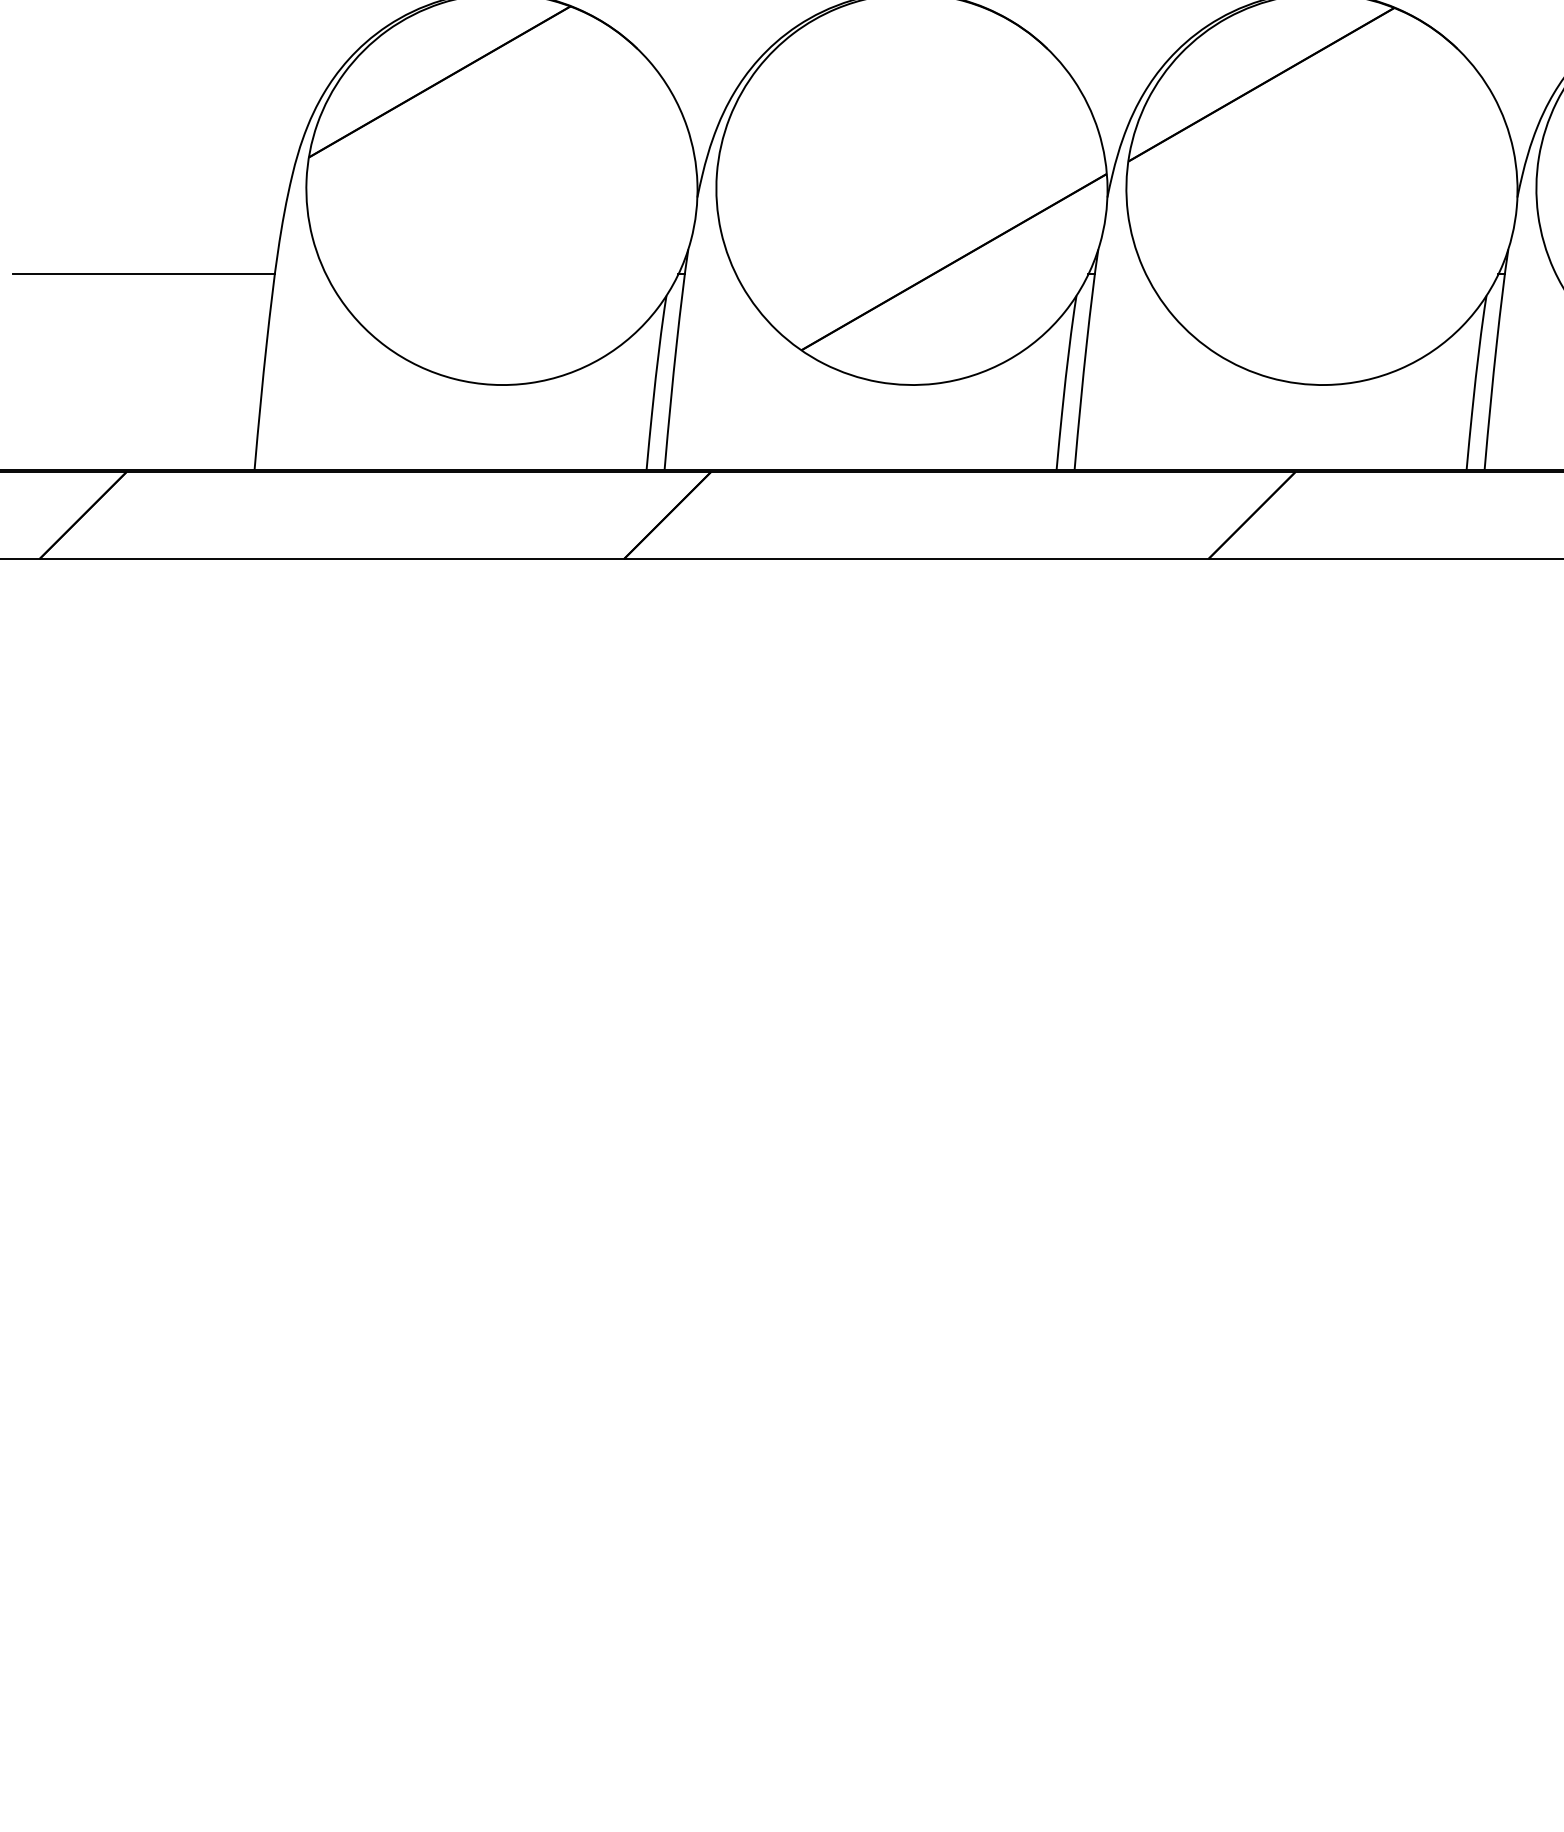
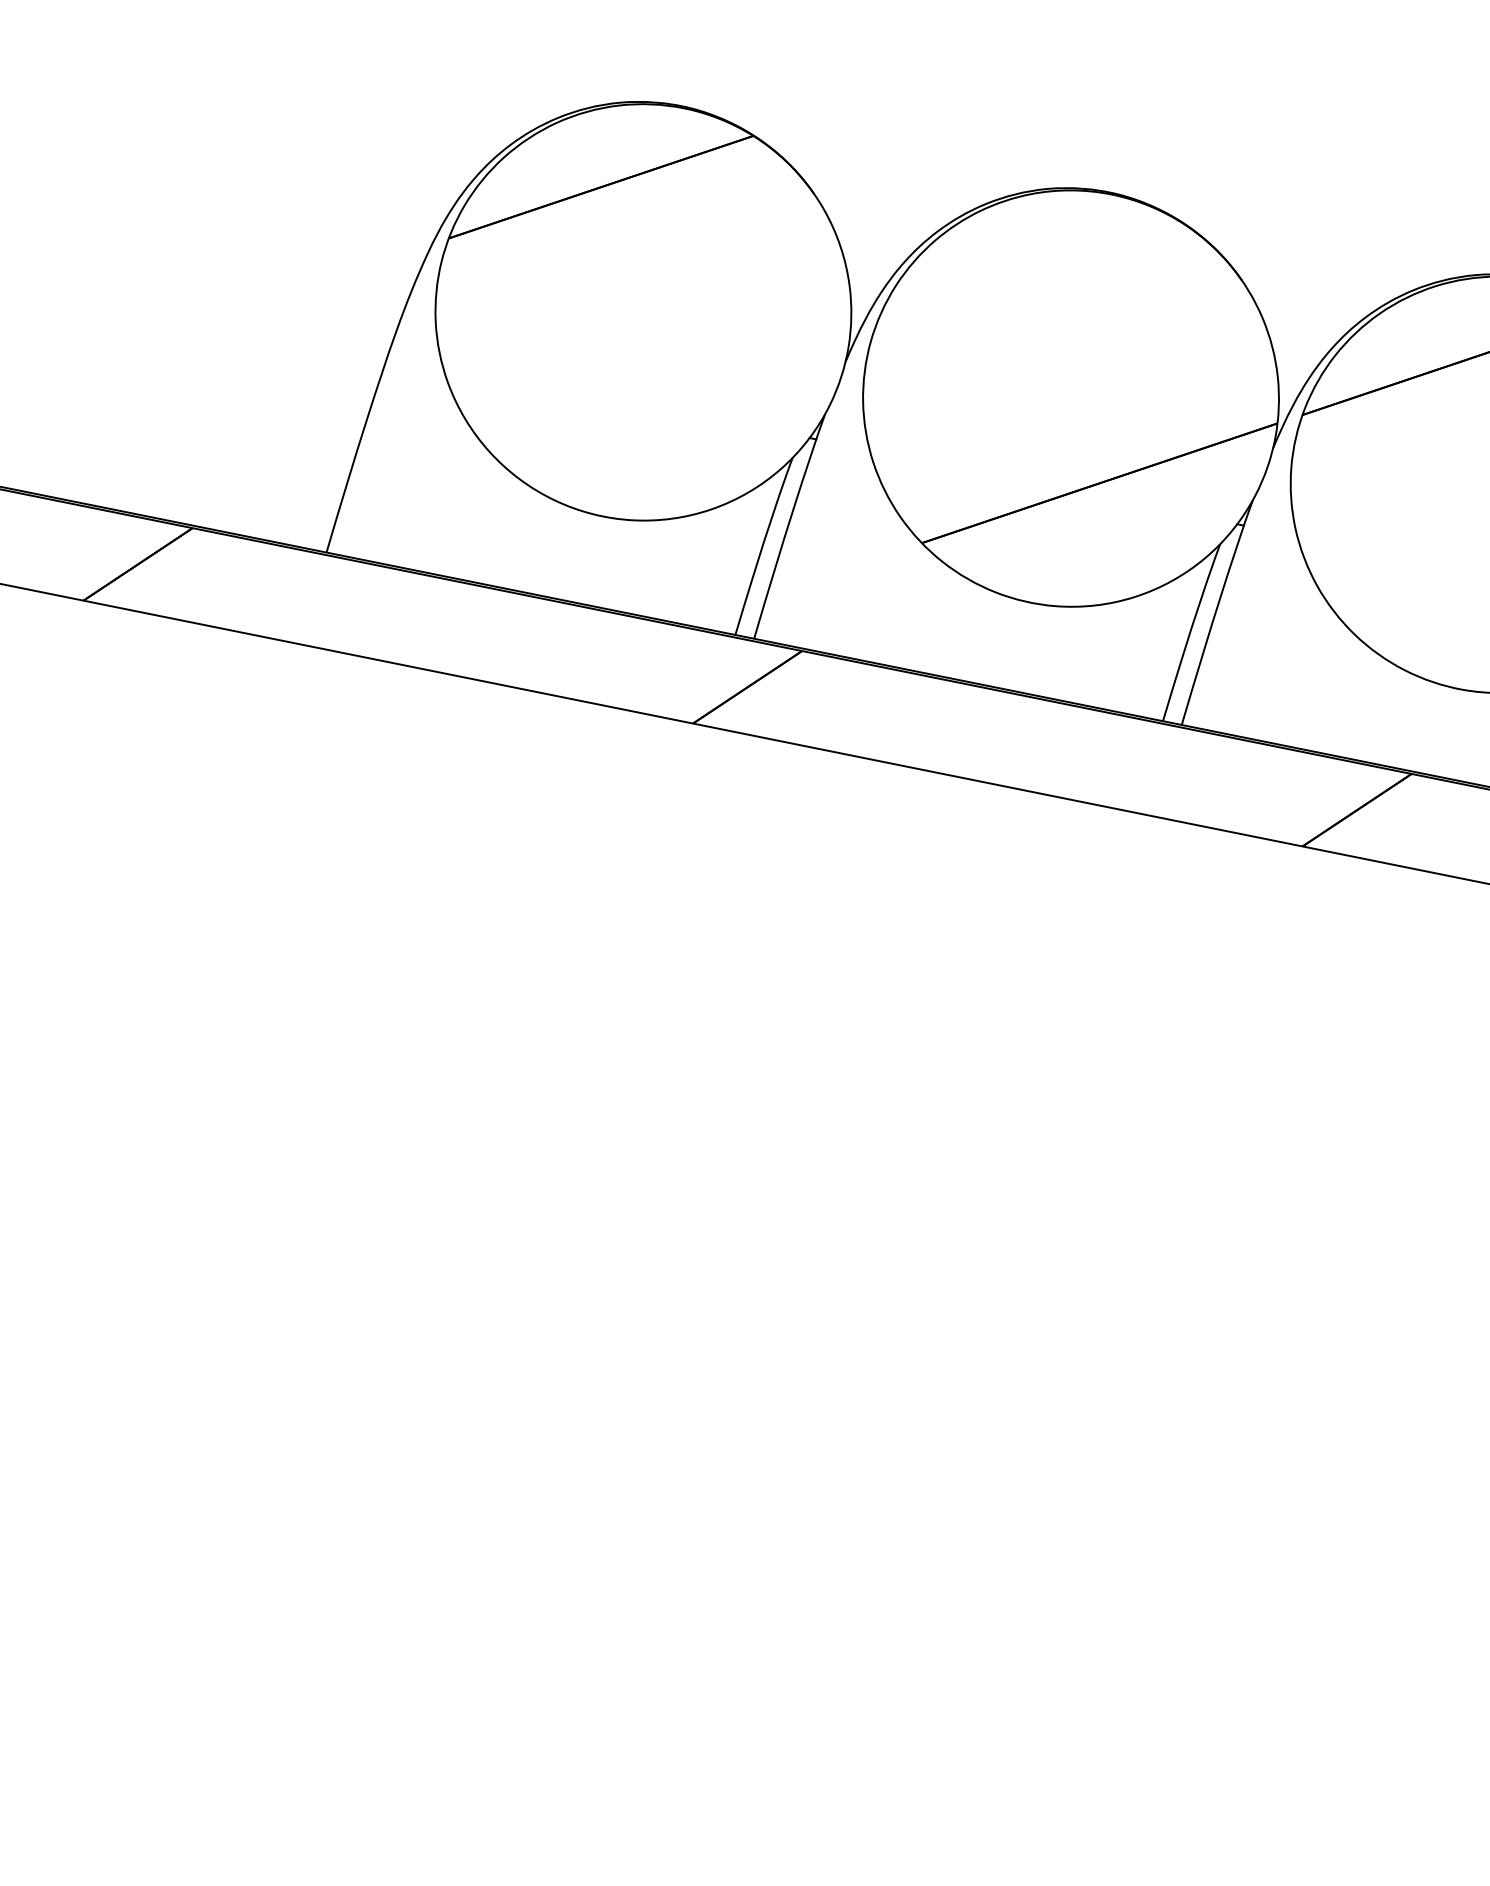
line: (143, 274) -> (251, 325), removed

